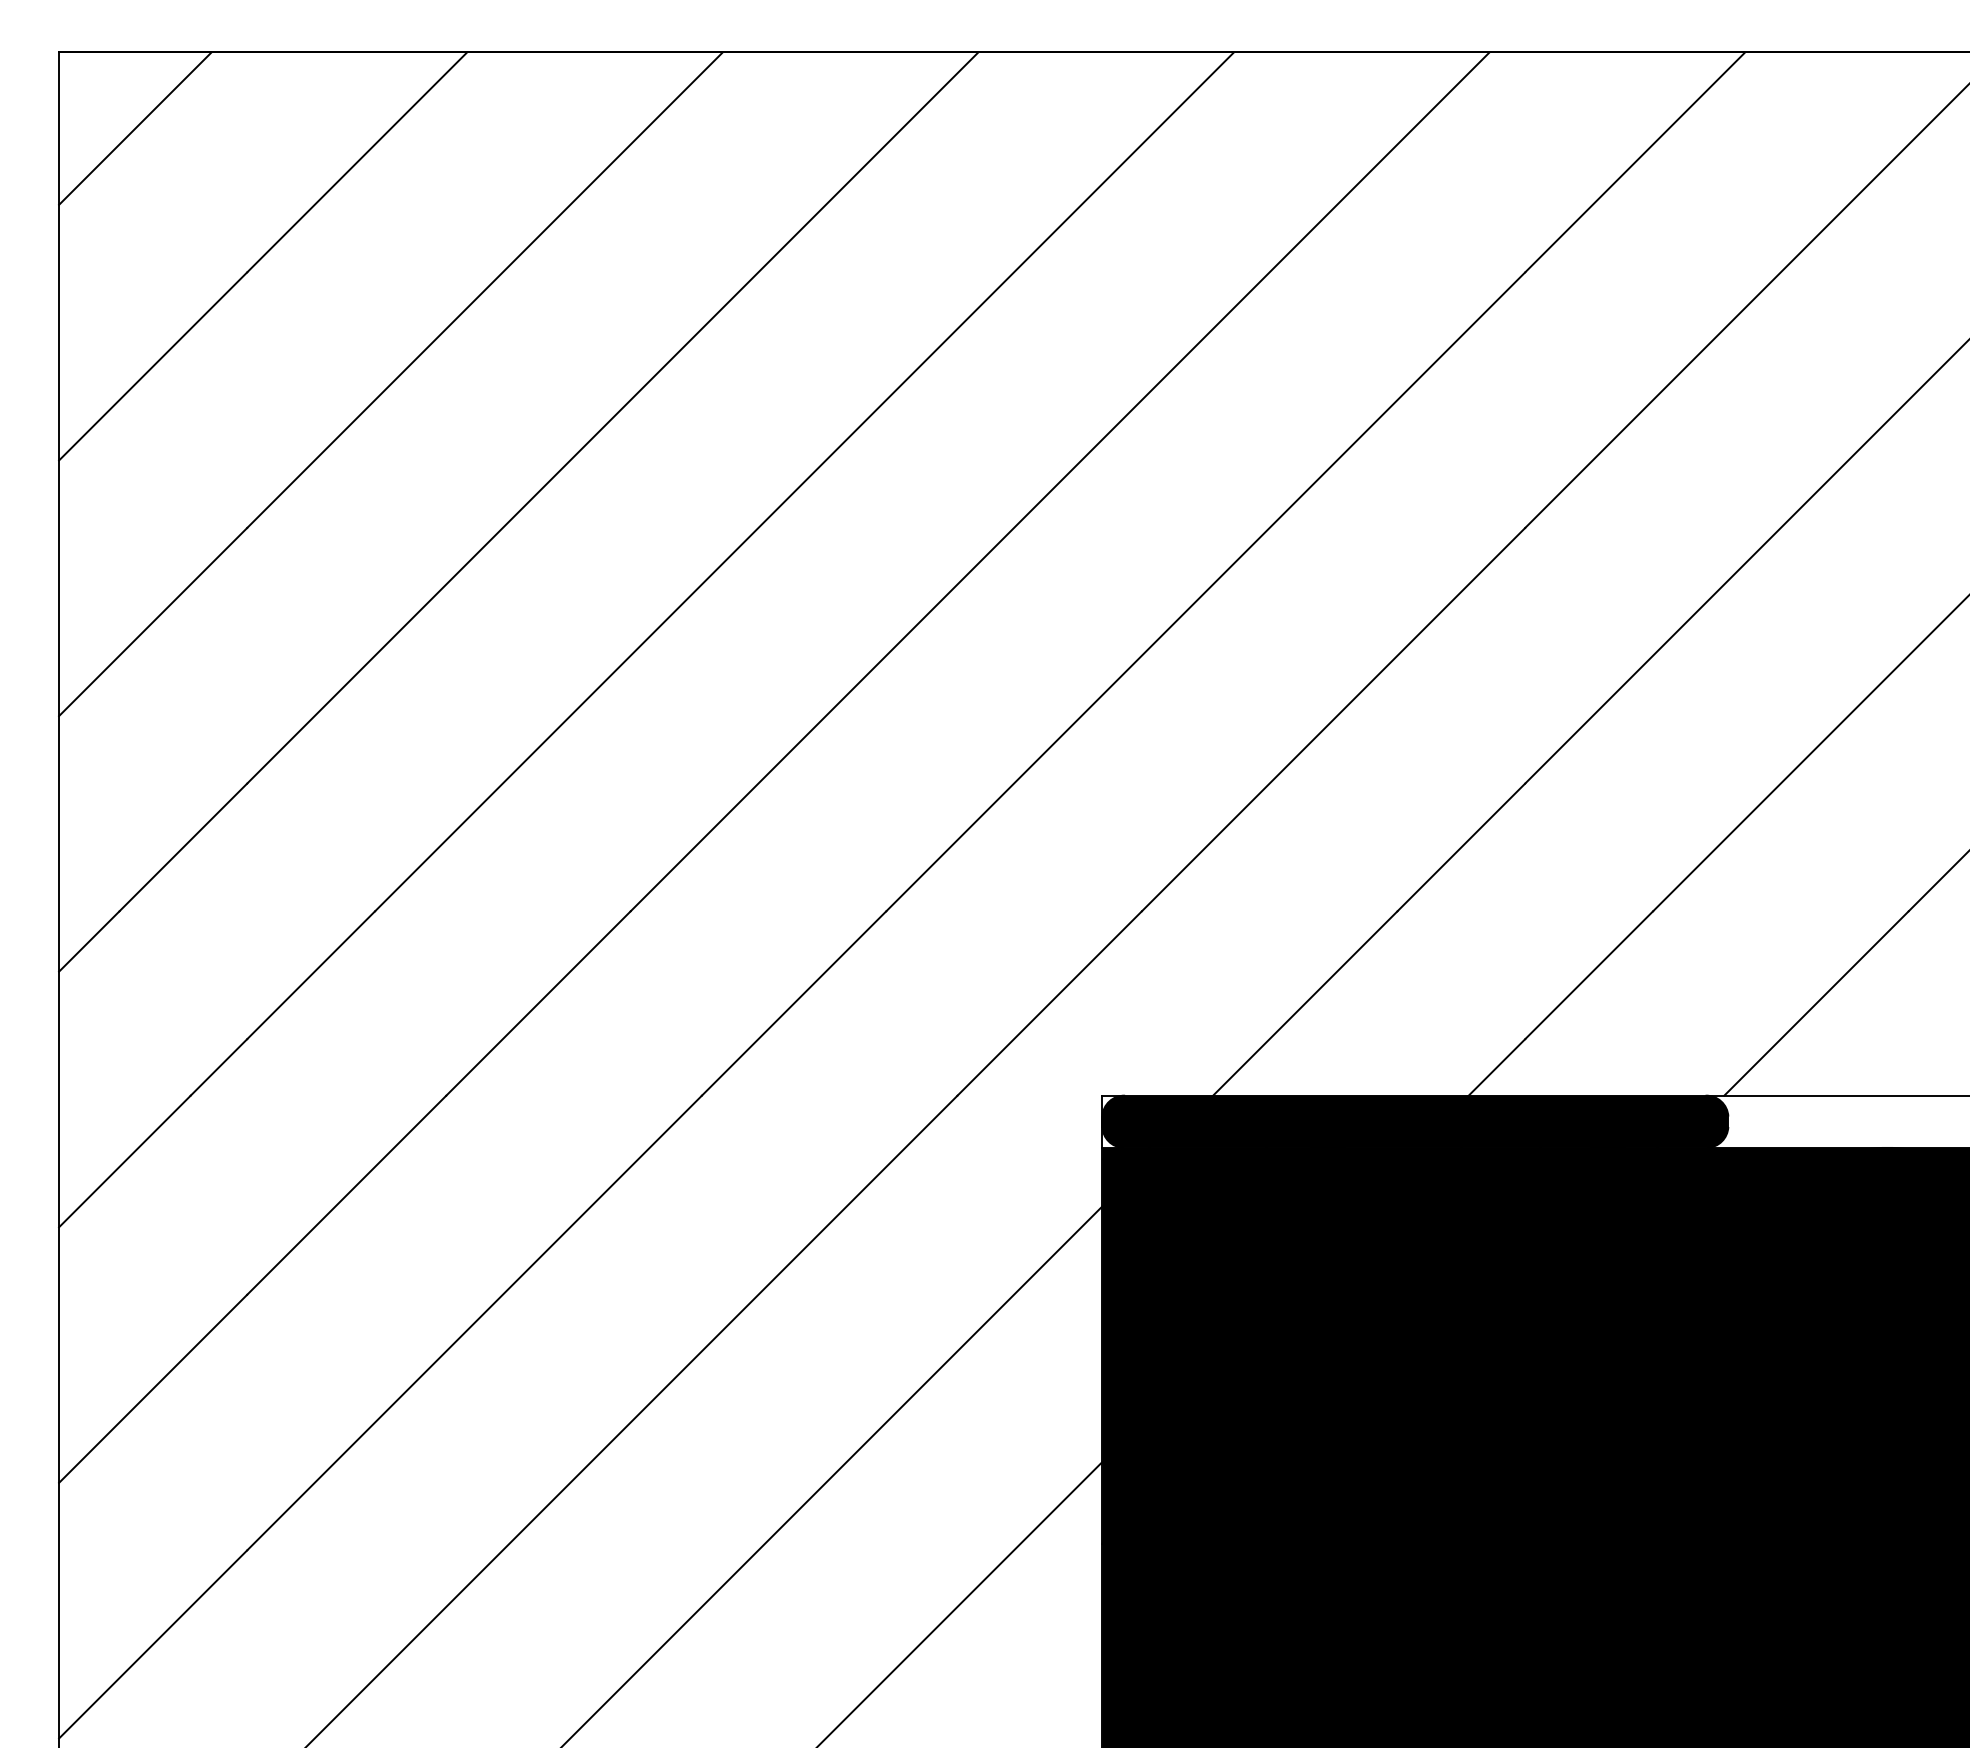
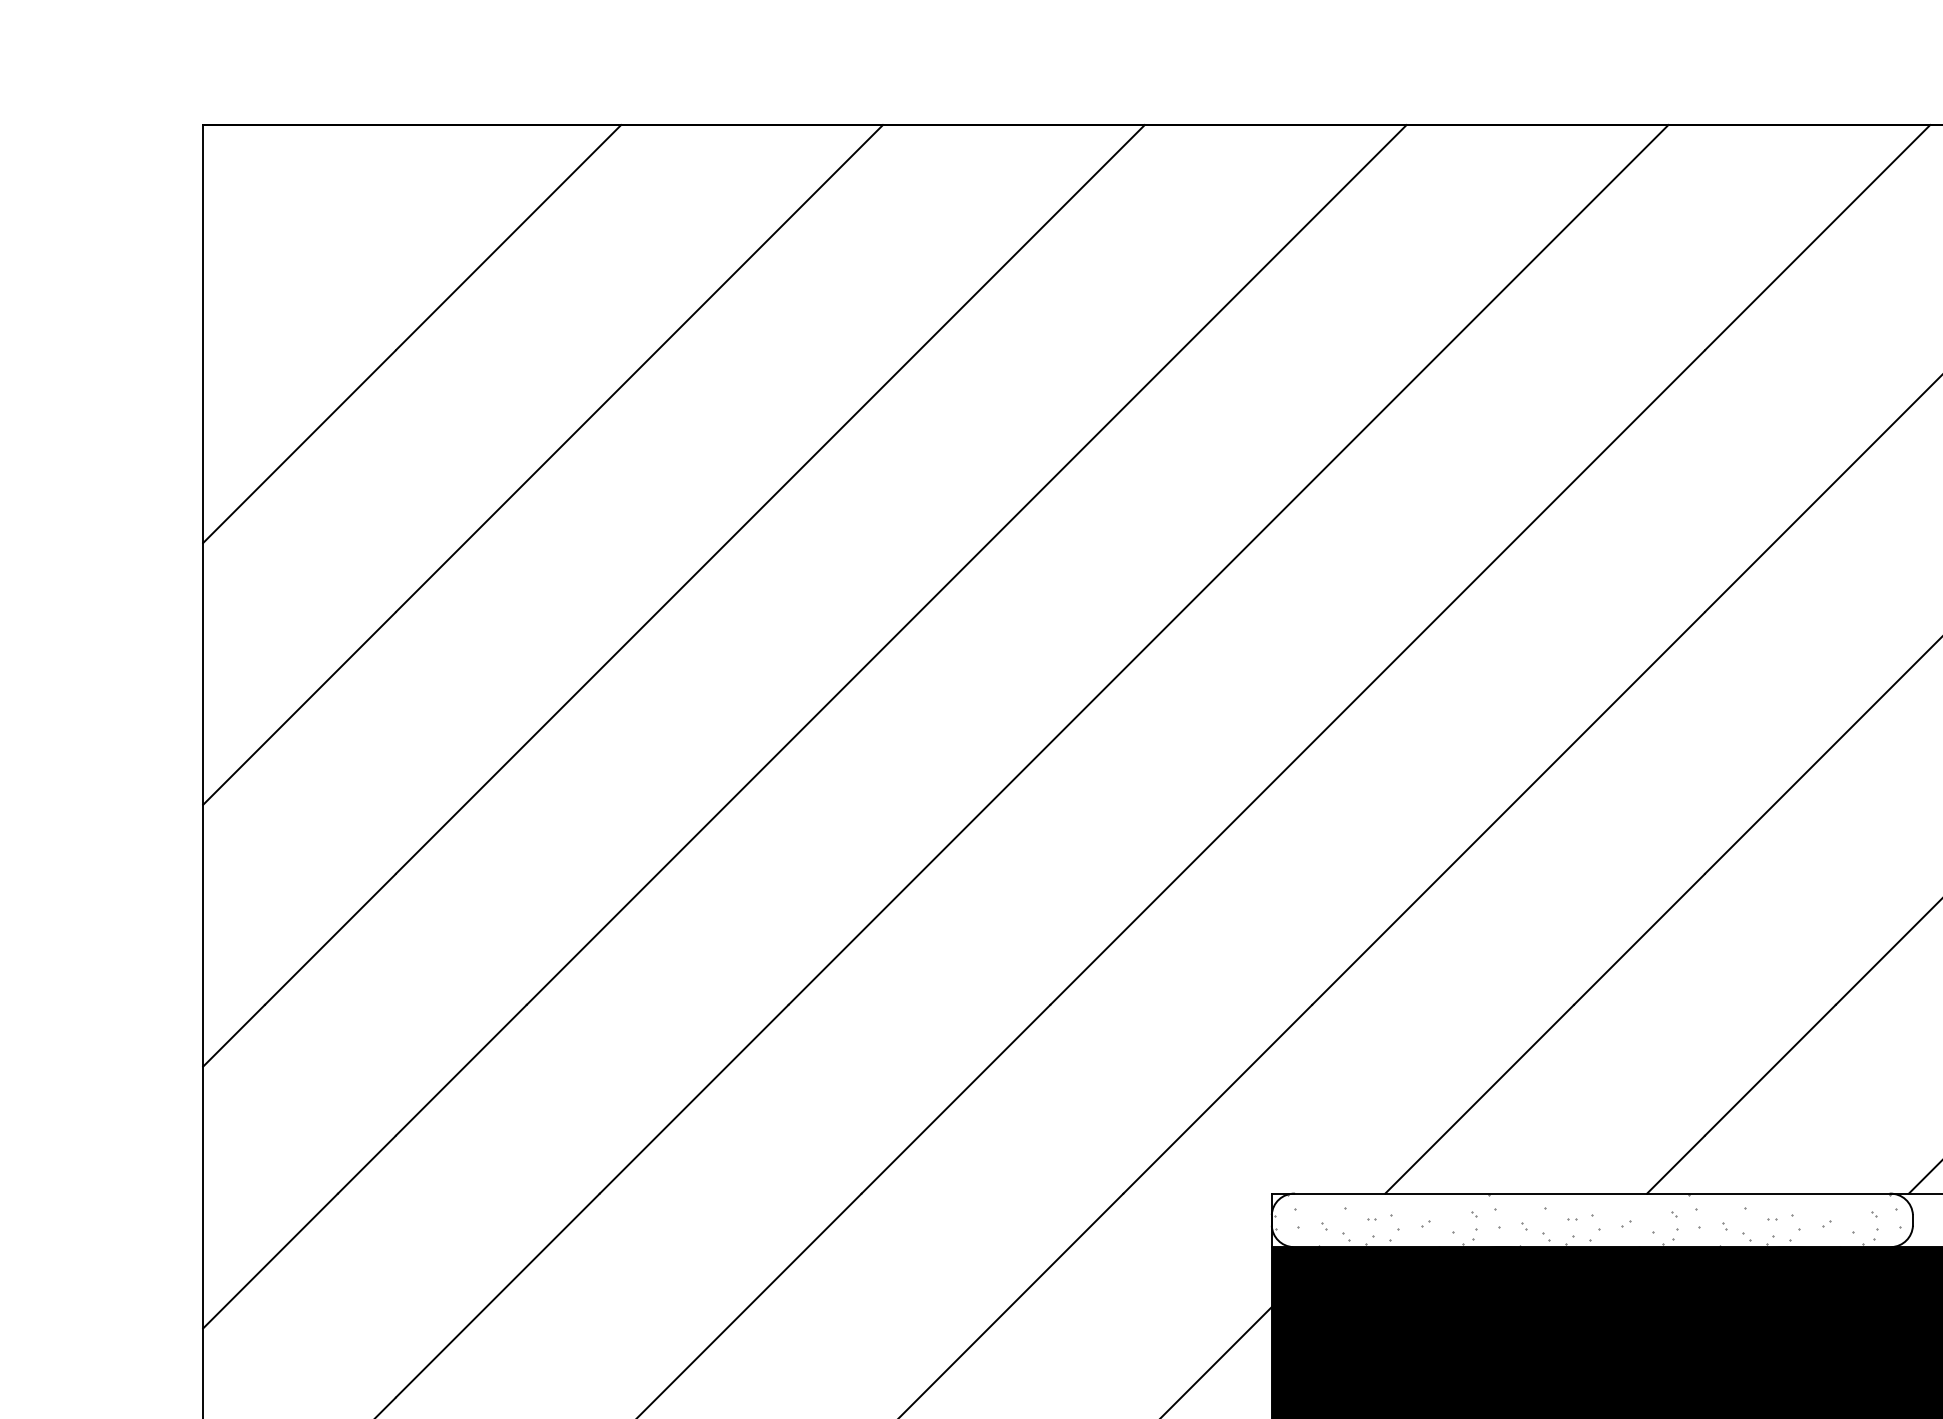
line: (135, 128) -> (281, 202), removed
fill: (1415, 1121) -> (1592, 1220), removed

